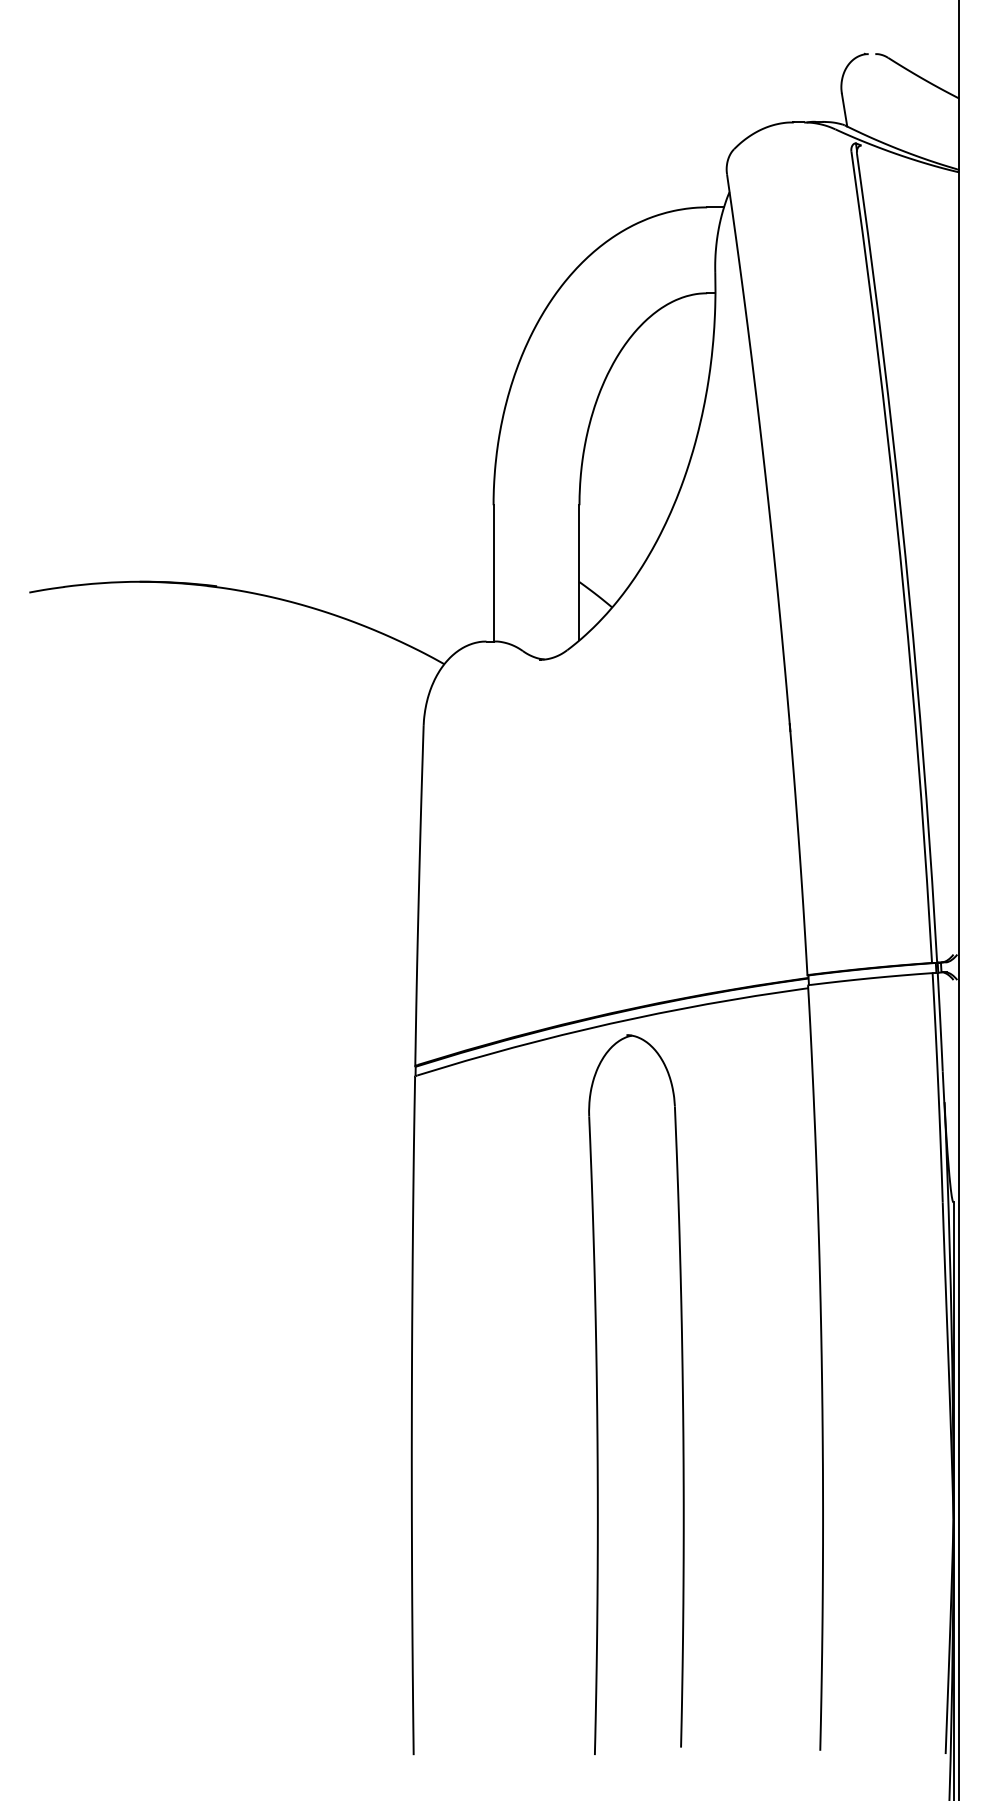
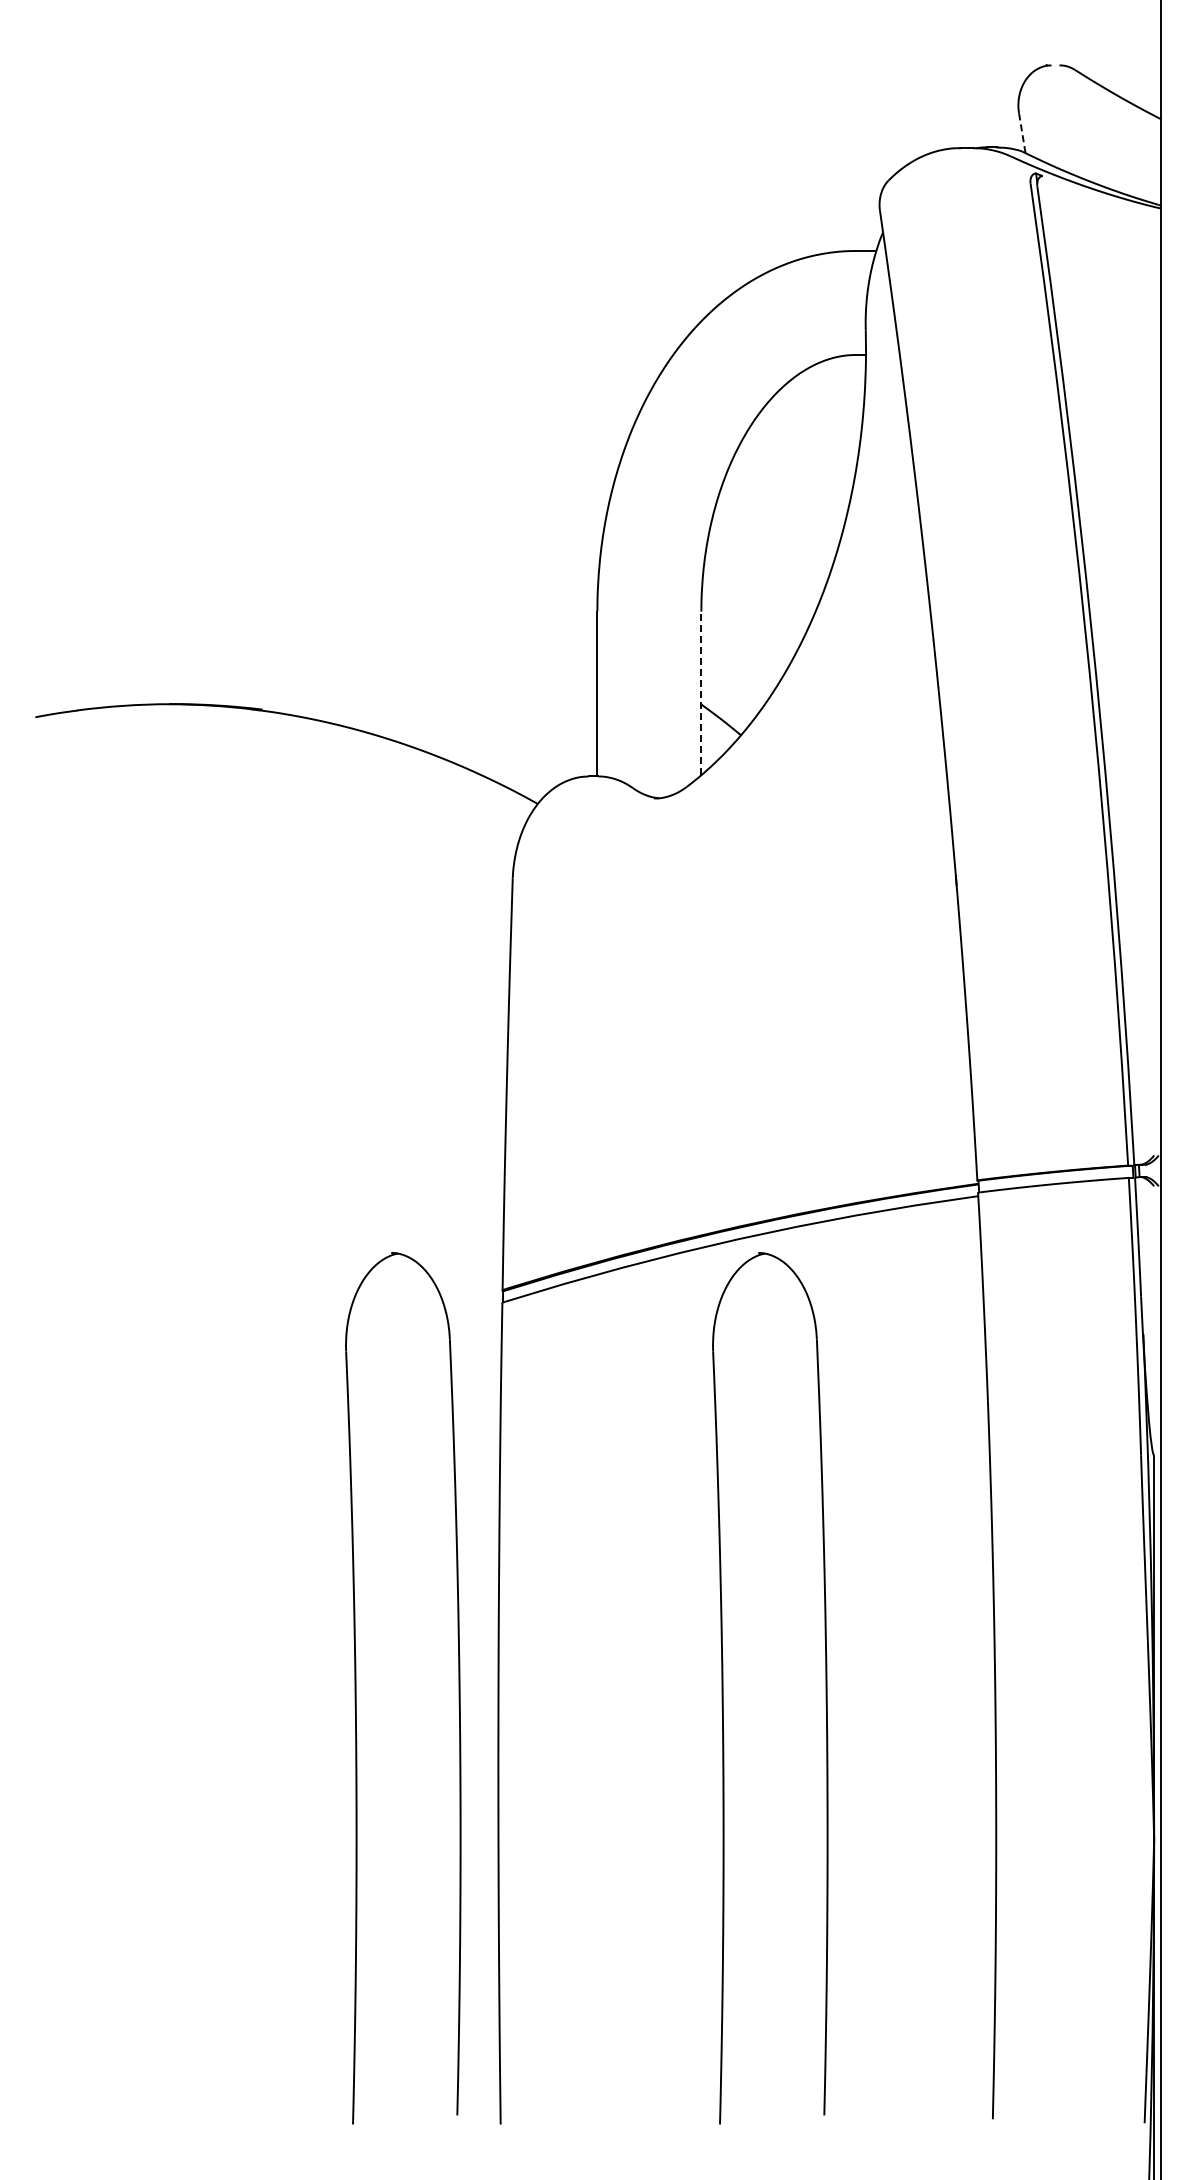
line: (844, 110) -> (1022, 133), solid -> dashed
line: (579, 572) -> (701, 693), solid -> dashed
part: (294, 1394) -> (356, 1688), added

